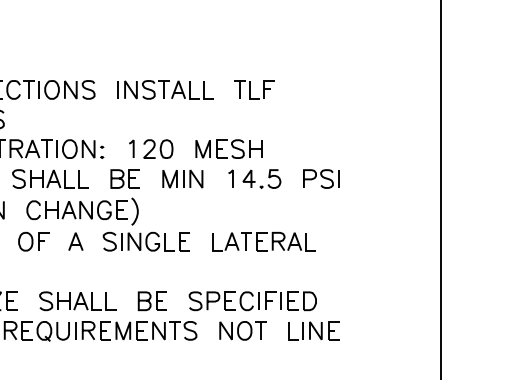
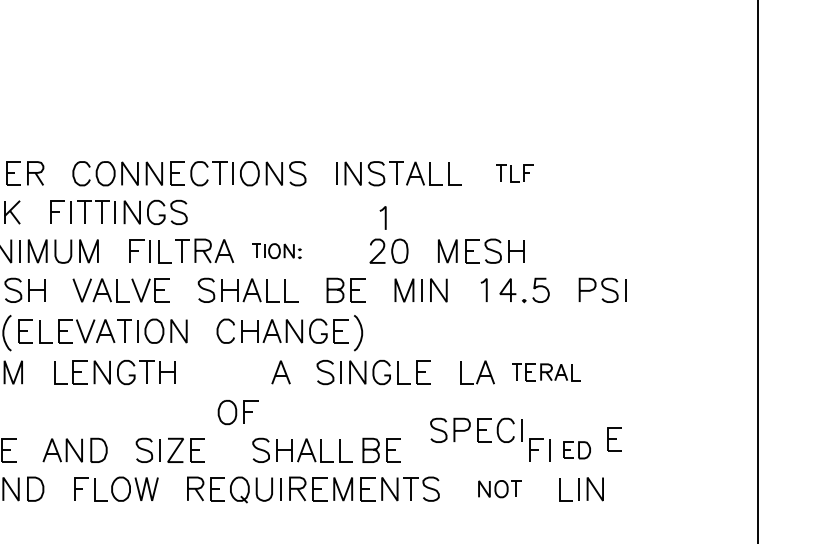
part: (254, 89) -> (514, 173), size x0.7
part: (72, 148) -> (276, 250), size x0.6
line: (132, 148) -> (384, 217), moved
part: (33, 241) -> (237, 412), moved
part: (278, 241) -> (546, 372), size x0.7
part: (77, 300) -> (302, 449), moved
part: (224, 300) -> (476, 429), moved
part: (302, 300) -> (577, 449), size x0.7
part: (242, 330) -> (499, 488), size x0.7
part: (333, 331) -> (614, 439), moved

